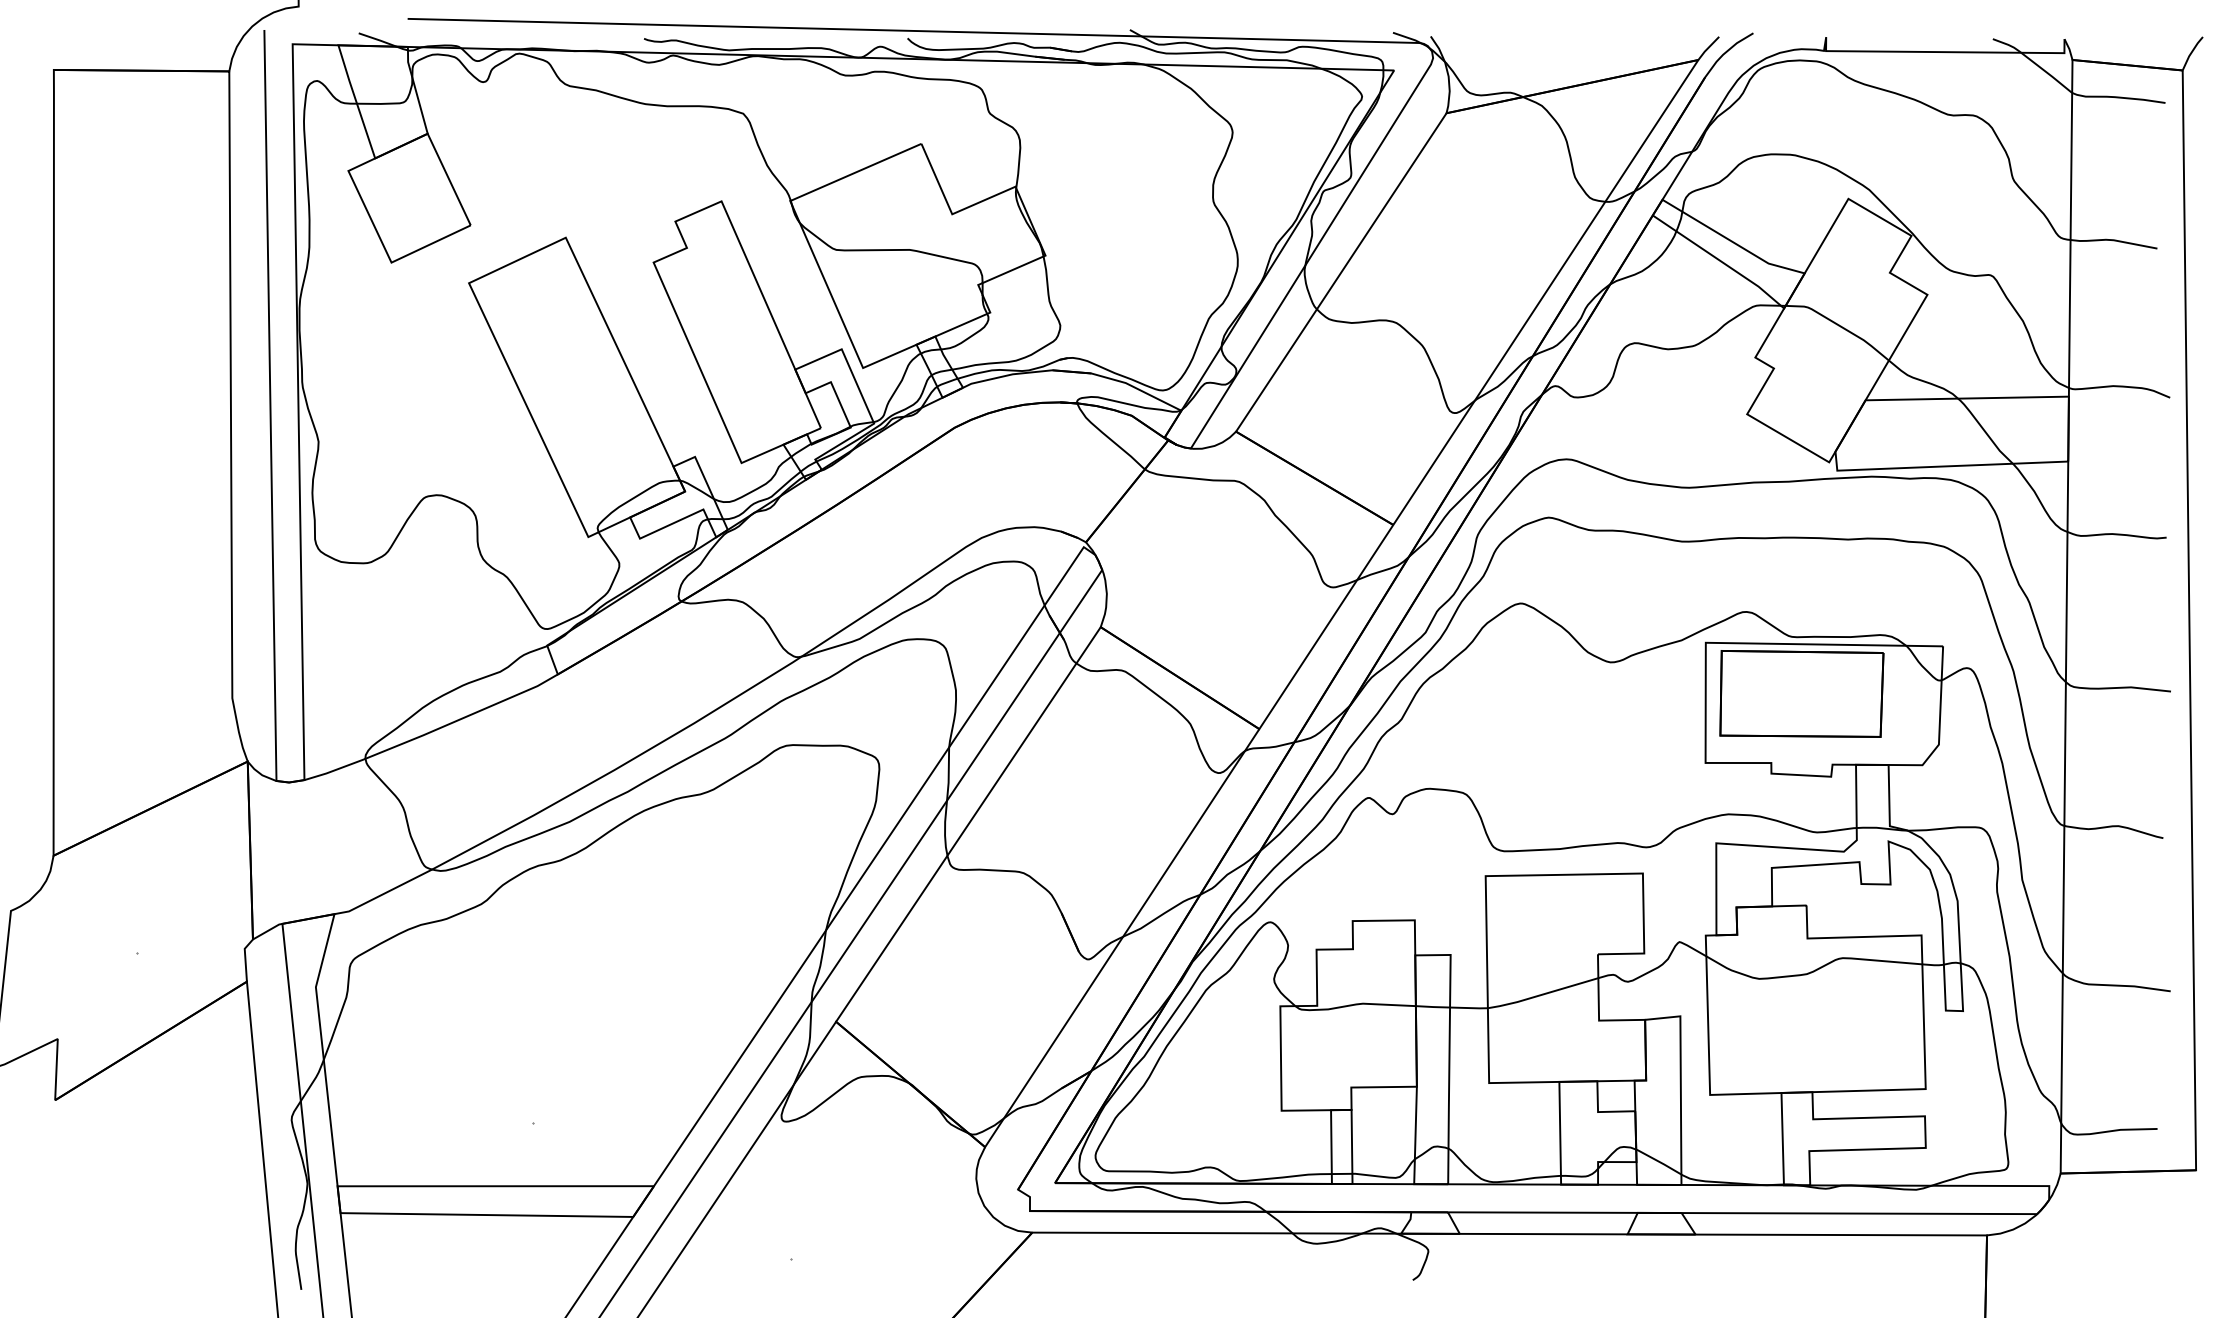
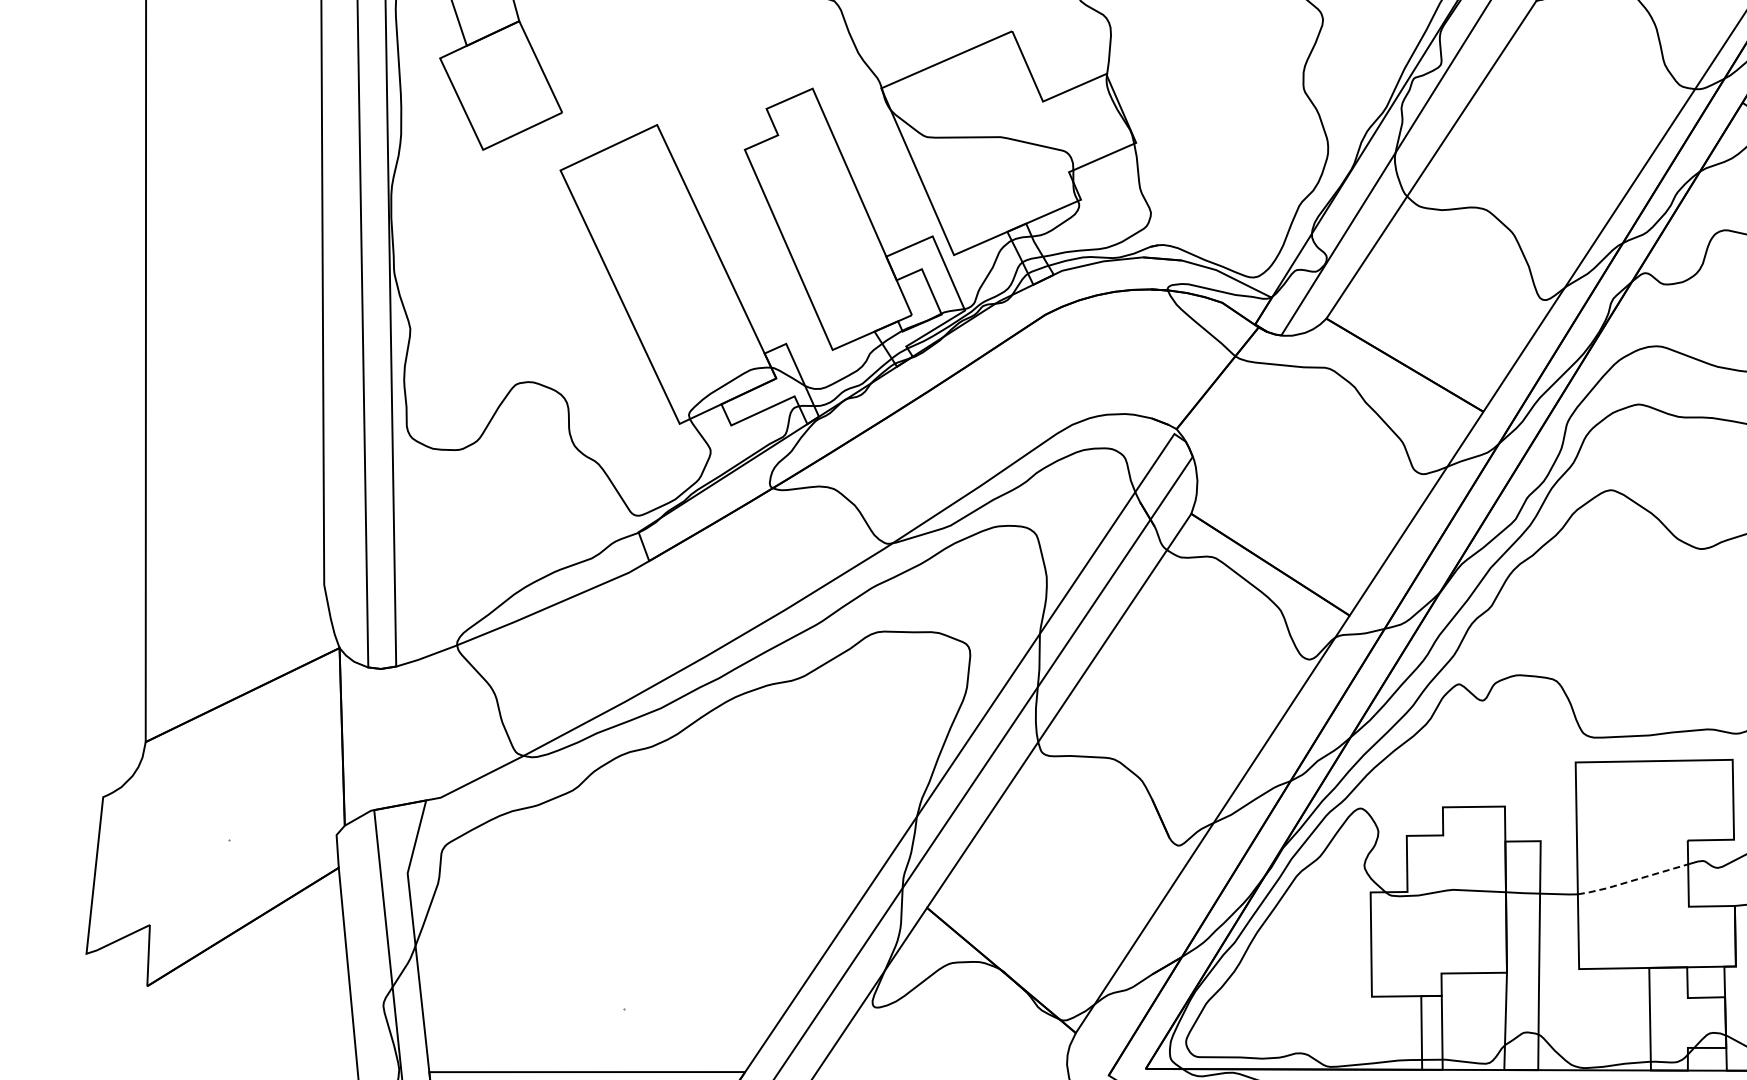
line: (1542, 994) -> (1632, 880), solid -> dashed

